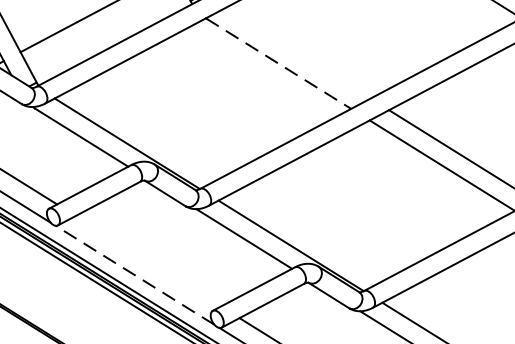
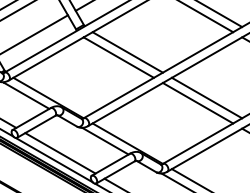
line: (297, 53) -> (127, 52), added
line: (280, 63) -> (119, 57), dashed -> solid
line: (148, 261) -> (60, 153), added
line: (133, 273) -> (53, 159), dashed -> solid

